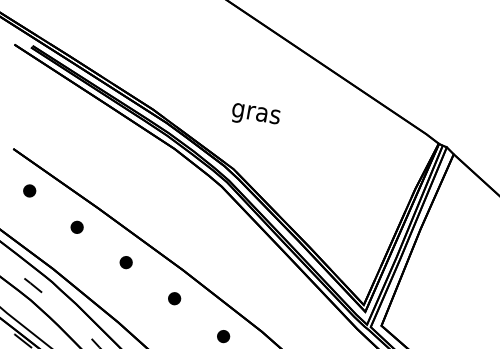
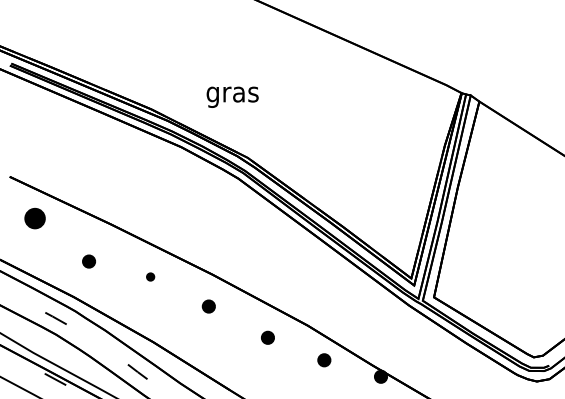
text: (255, 115) -> (232, 96), moved
part: (29, 190) -> (34, 218), size x1.6
part: (76, 227) -> (88, 261), moved
part: (126, 262) -> (150, 276), size x0.6

